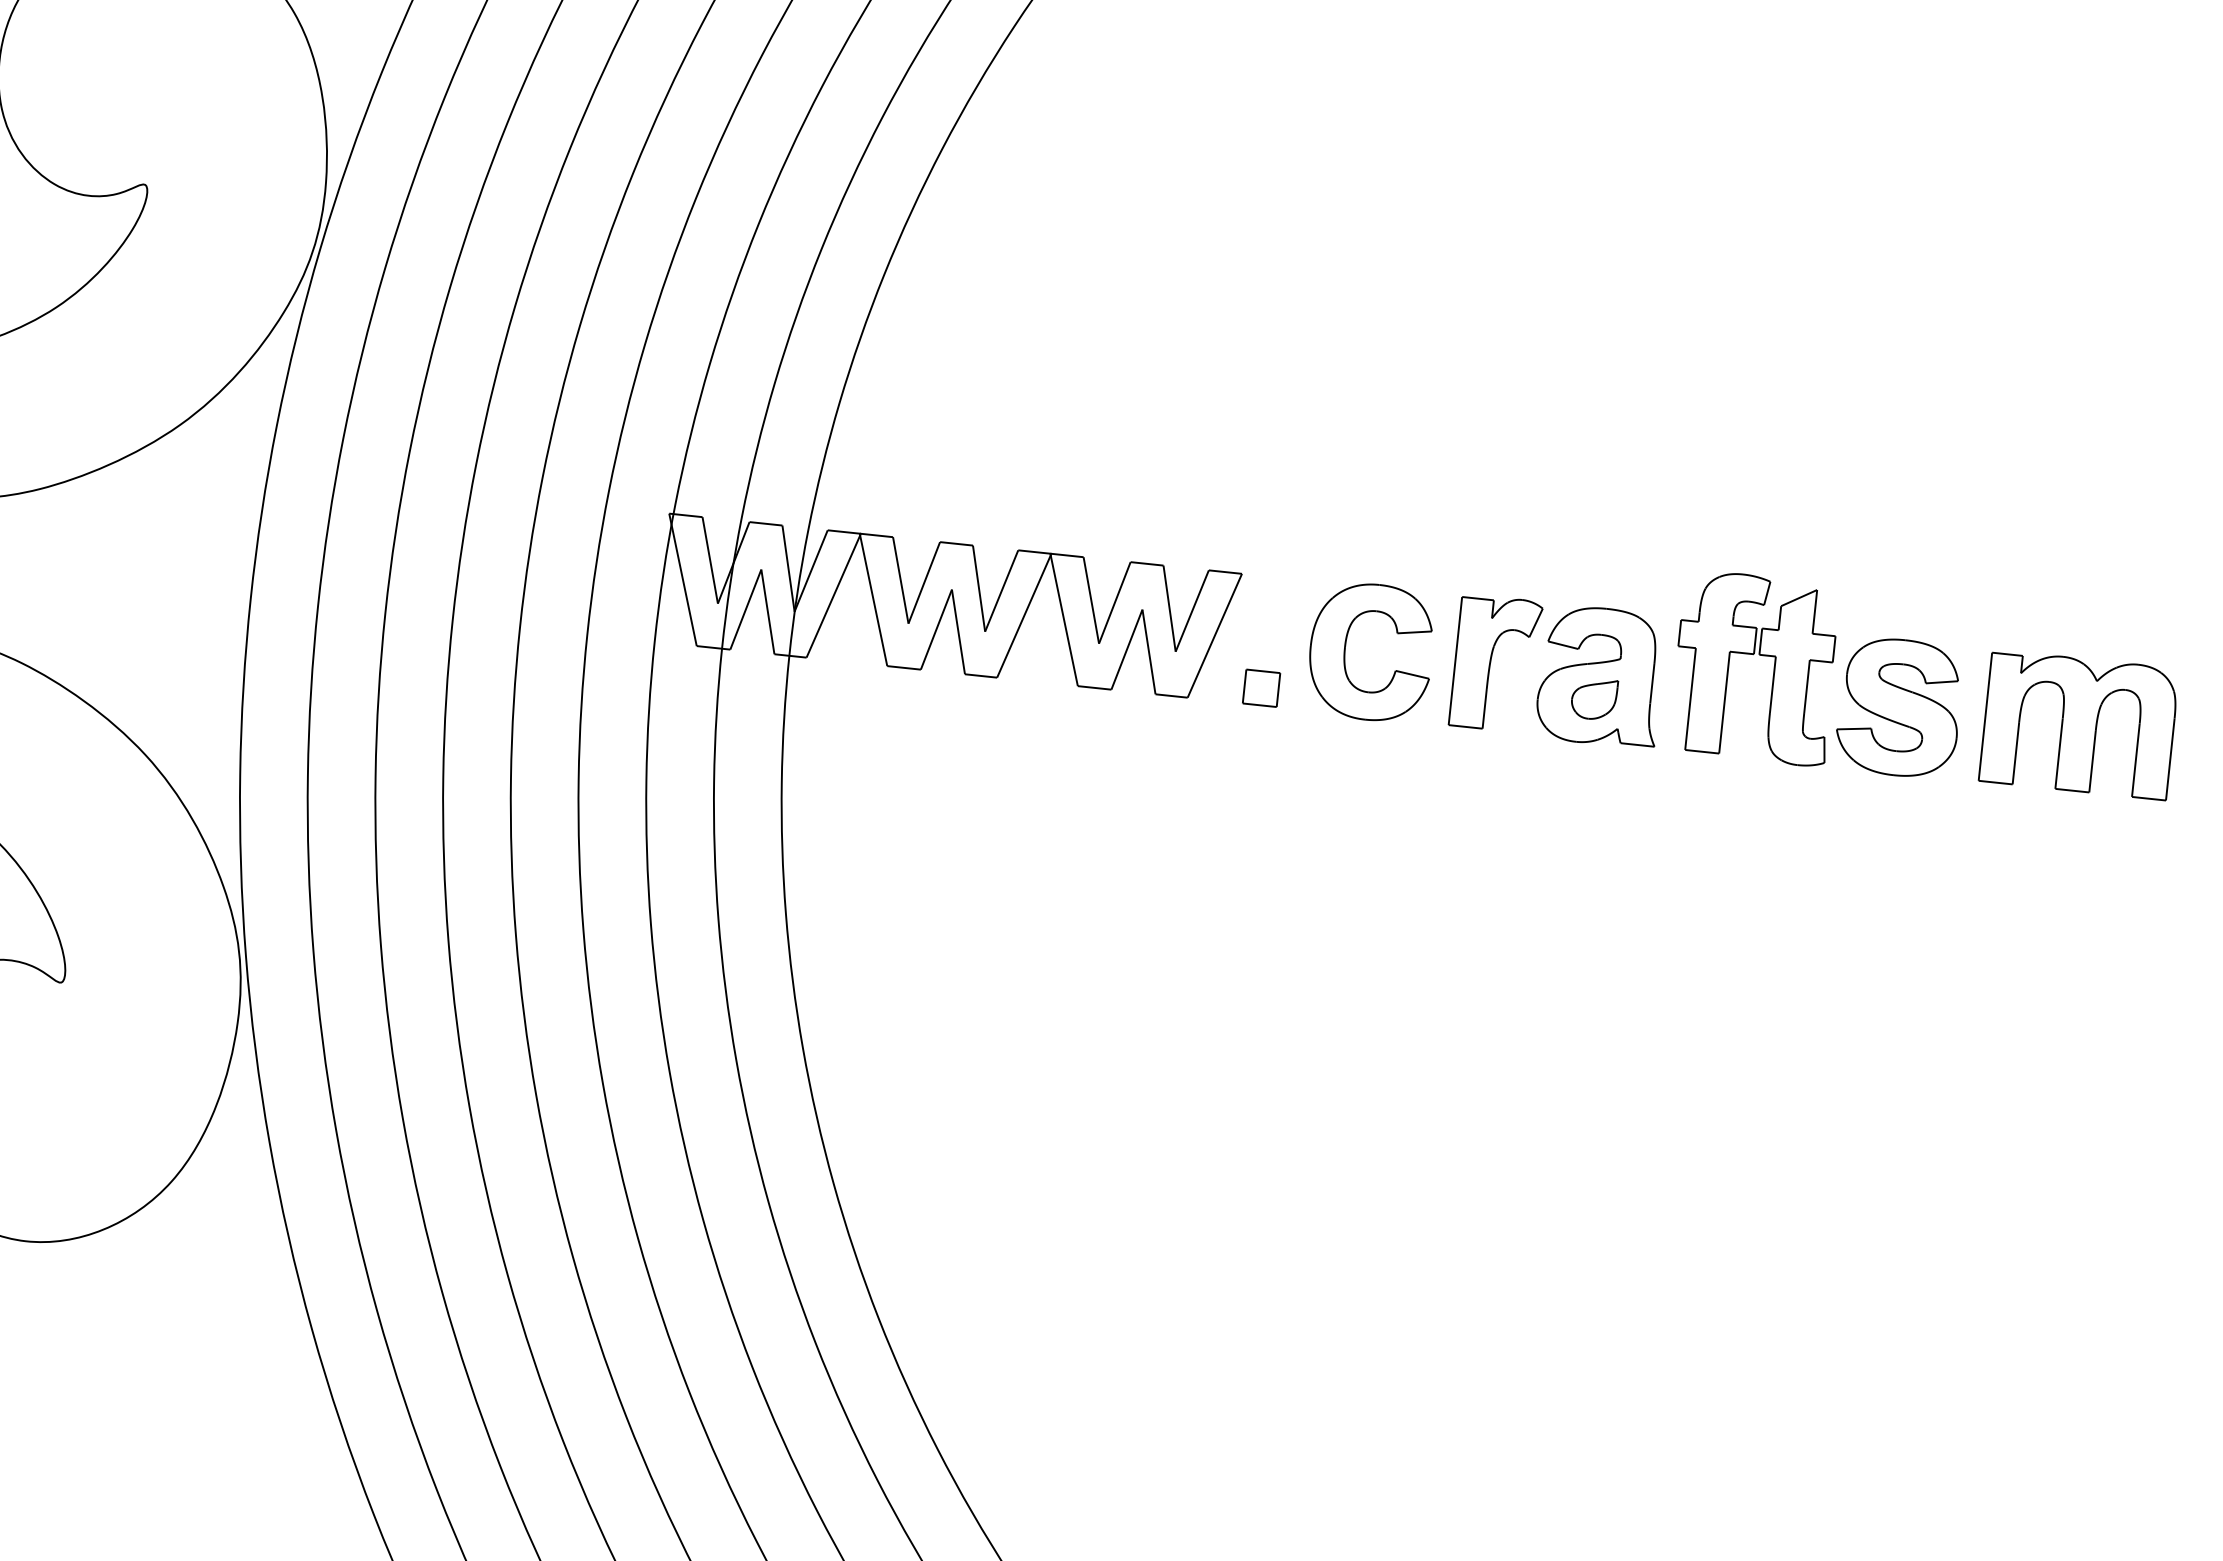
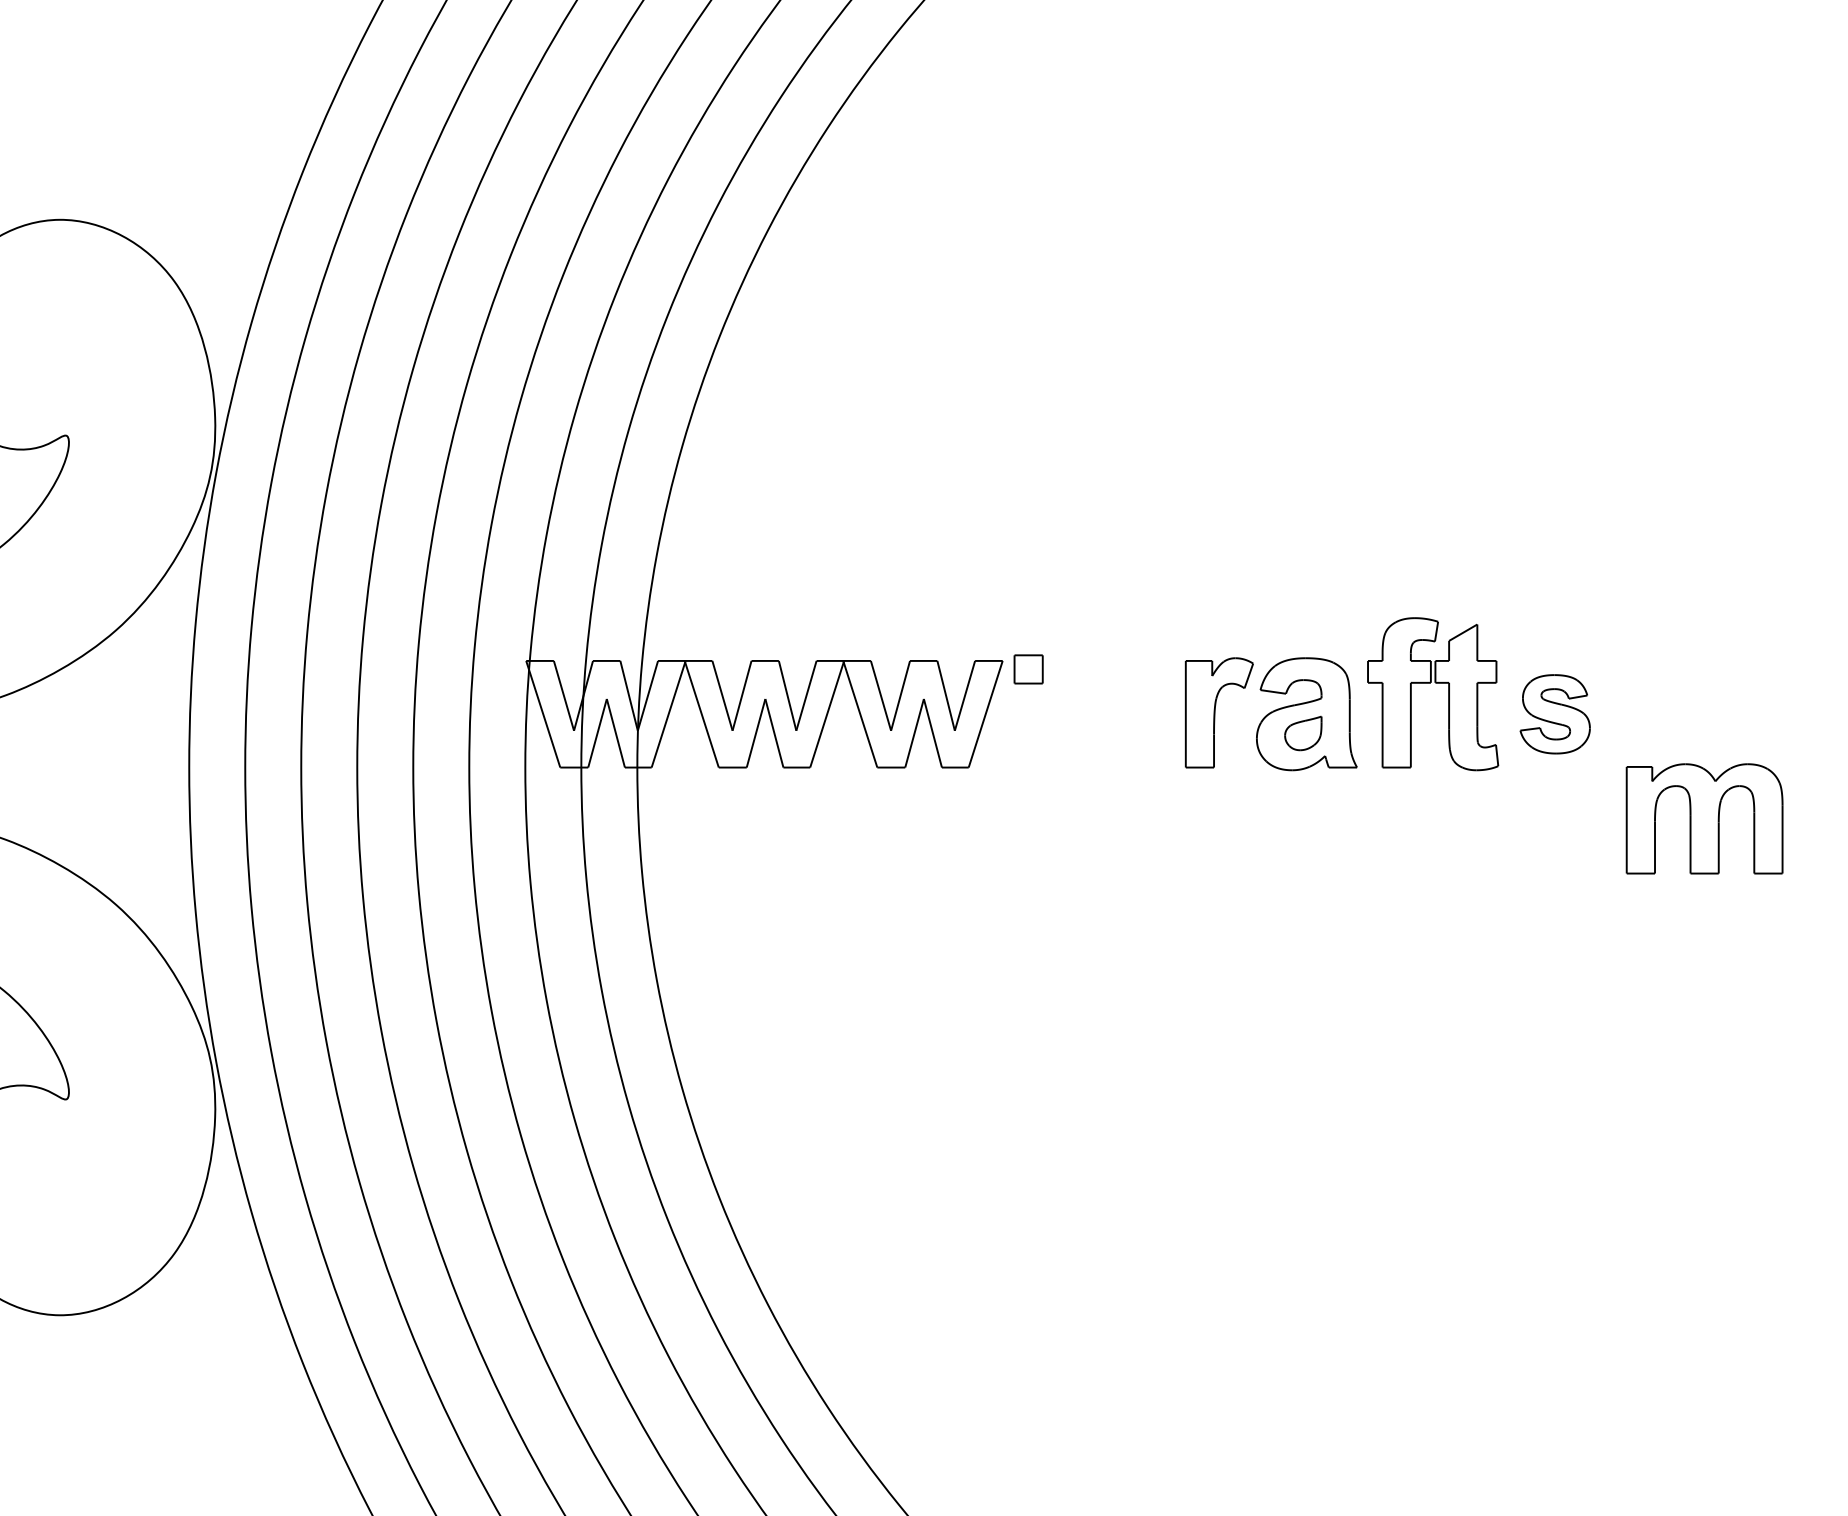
part: (1345, 649) -> (1094, 714), removed
part: (1261, 688) -> (1028, 669), moved
part: (1898, 707) -> (1554, 714), size x0.7
part: (2079, 724) -> (1704, 818), moved

